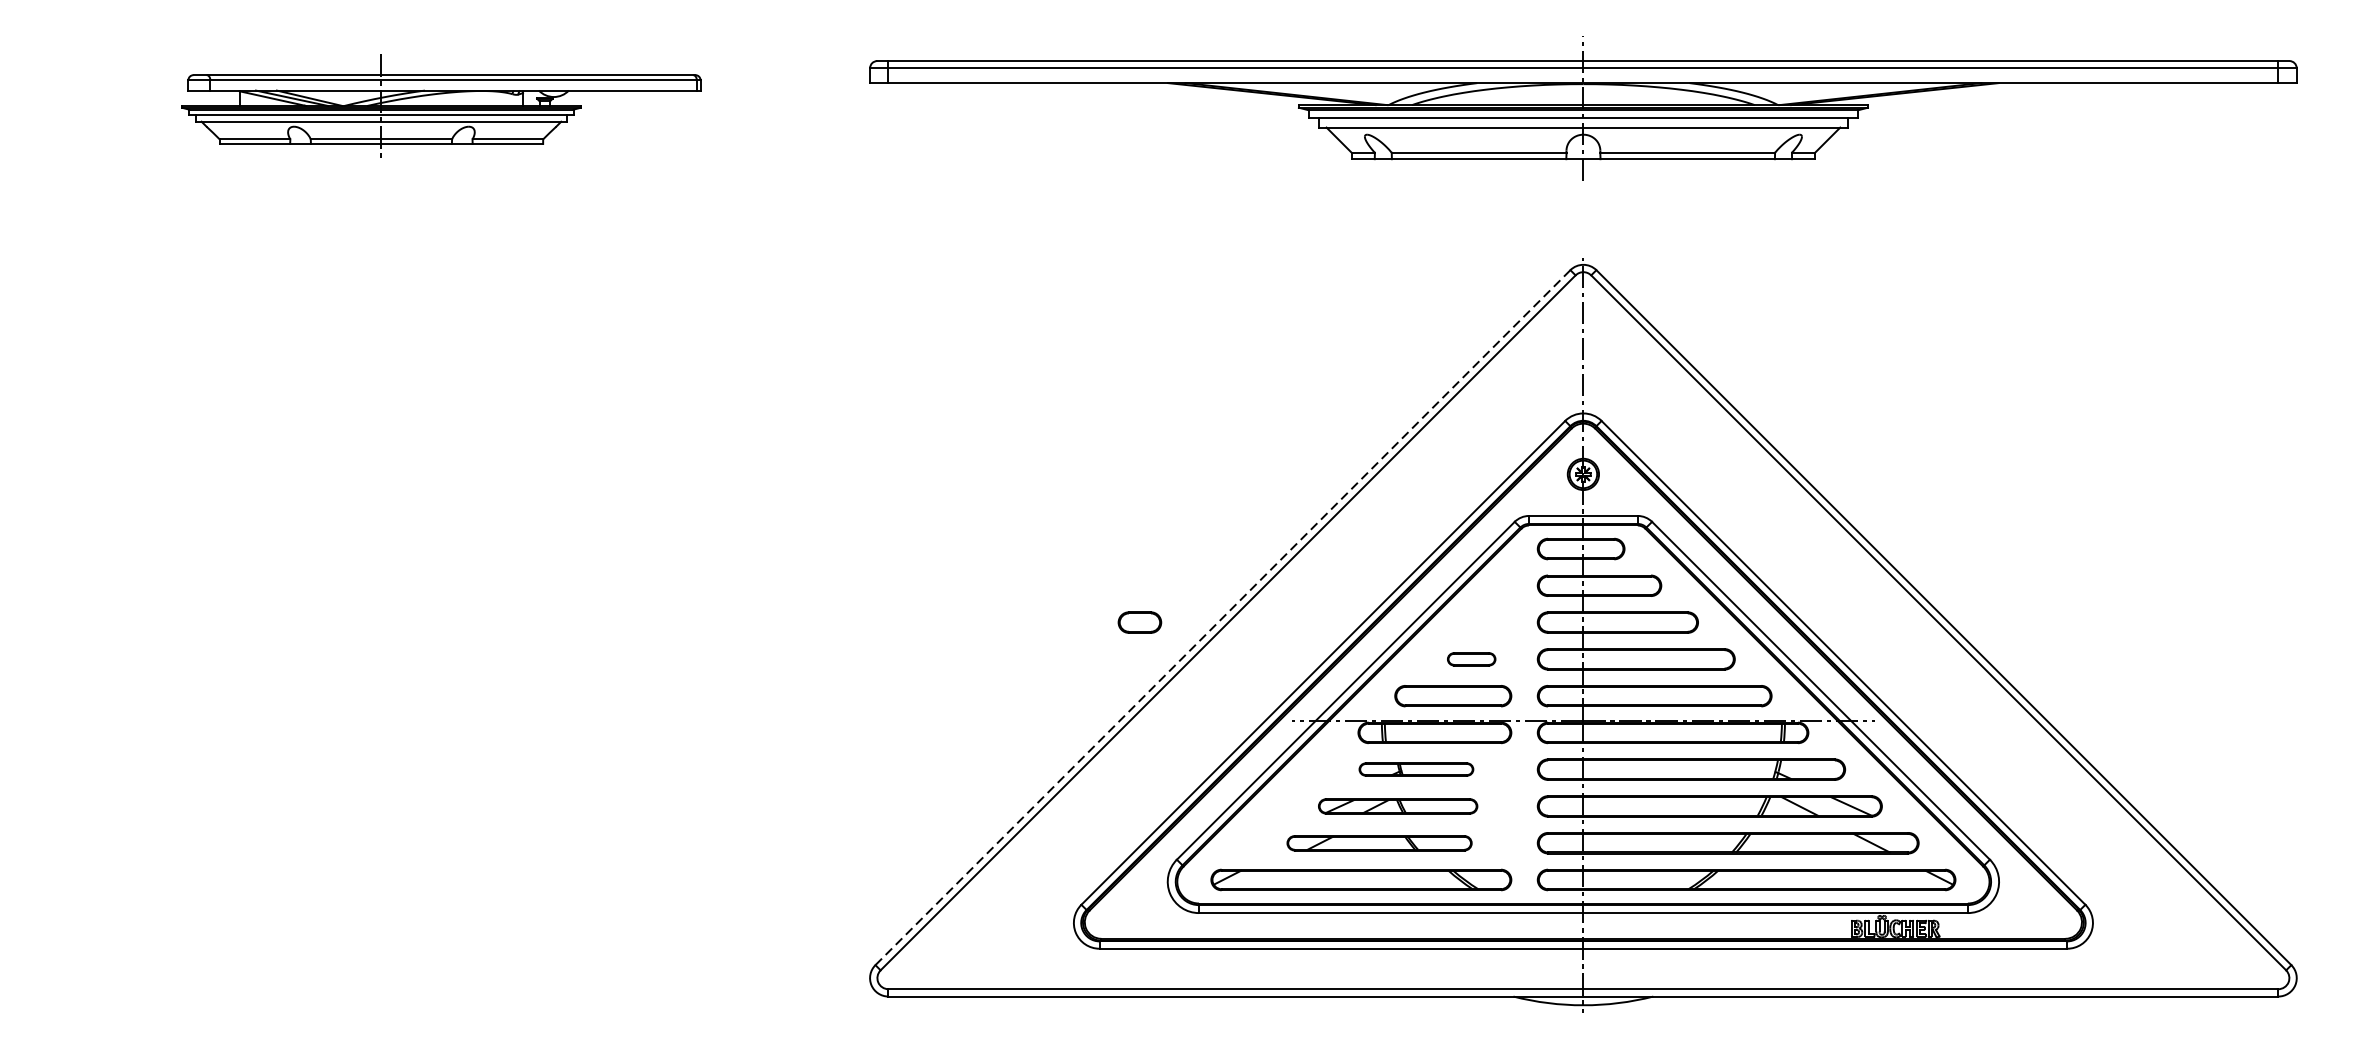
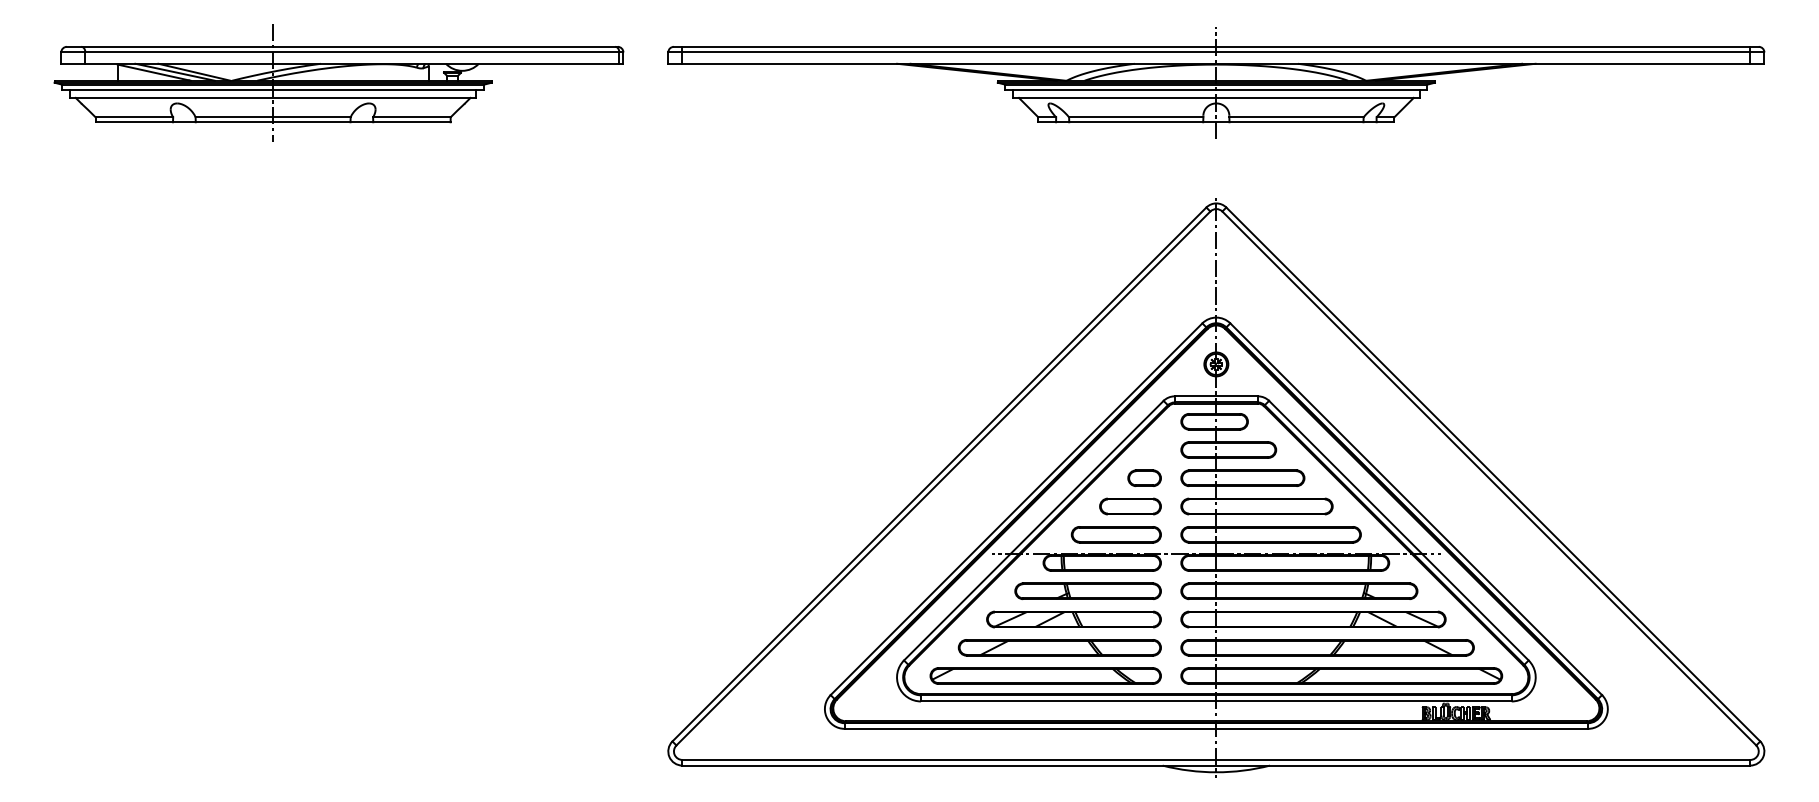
part: (440, 107) -> (338, 82), size x1.43
line: (1223, 617) -> (939, 474), dashed -> solid
part: (1139, 621) -> (1144, 477), moved
part: (1471, 659) -> (1130, 506), size x1.67
part: (1415, 768) -> (1087, 590), size x1.67
part: (1397, 806) -> (1073, 619), size x1.43
part: (1379, 842) -> (1059, 647), size x1.43

